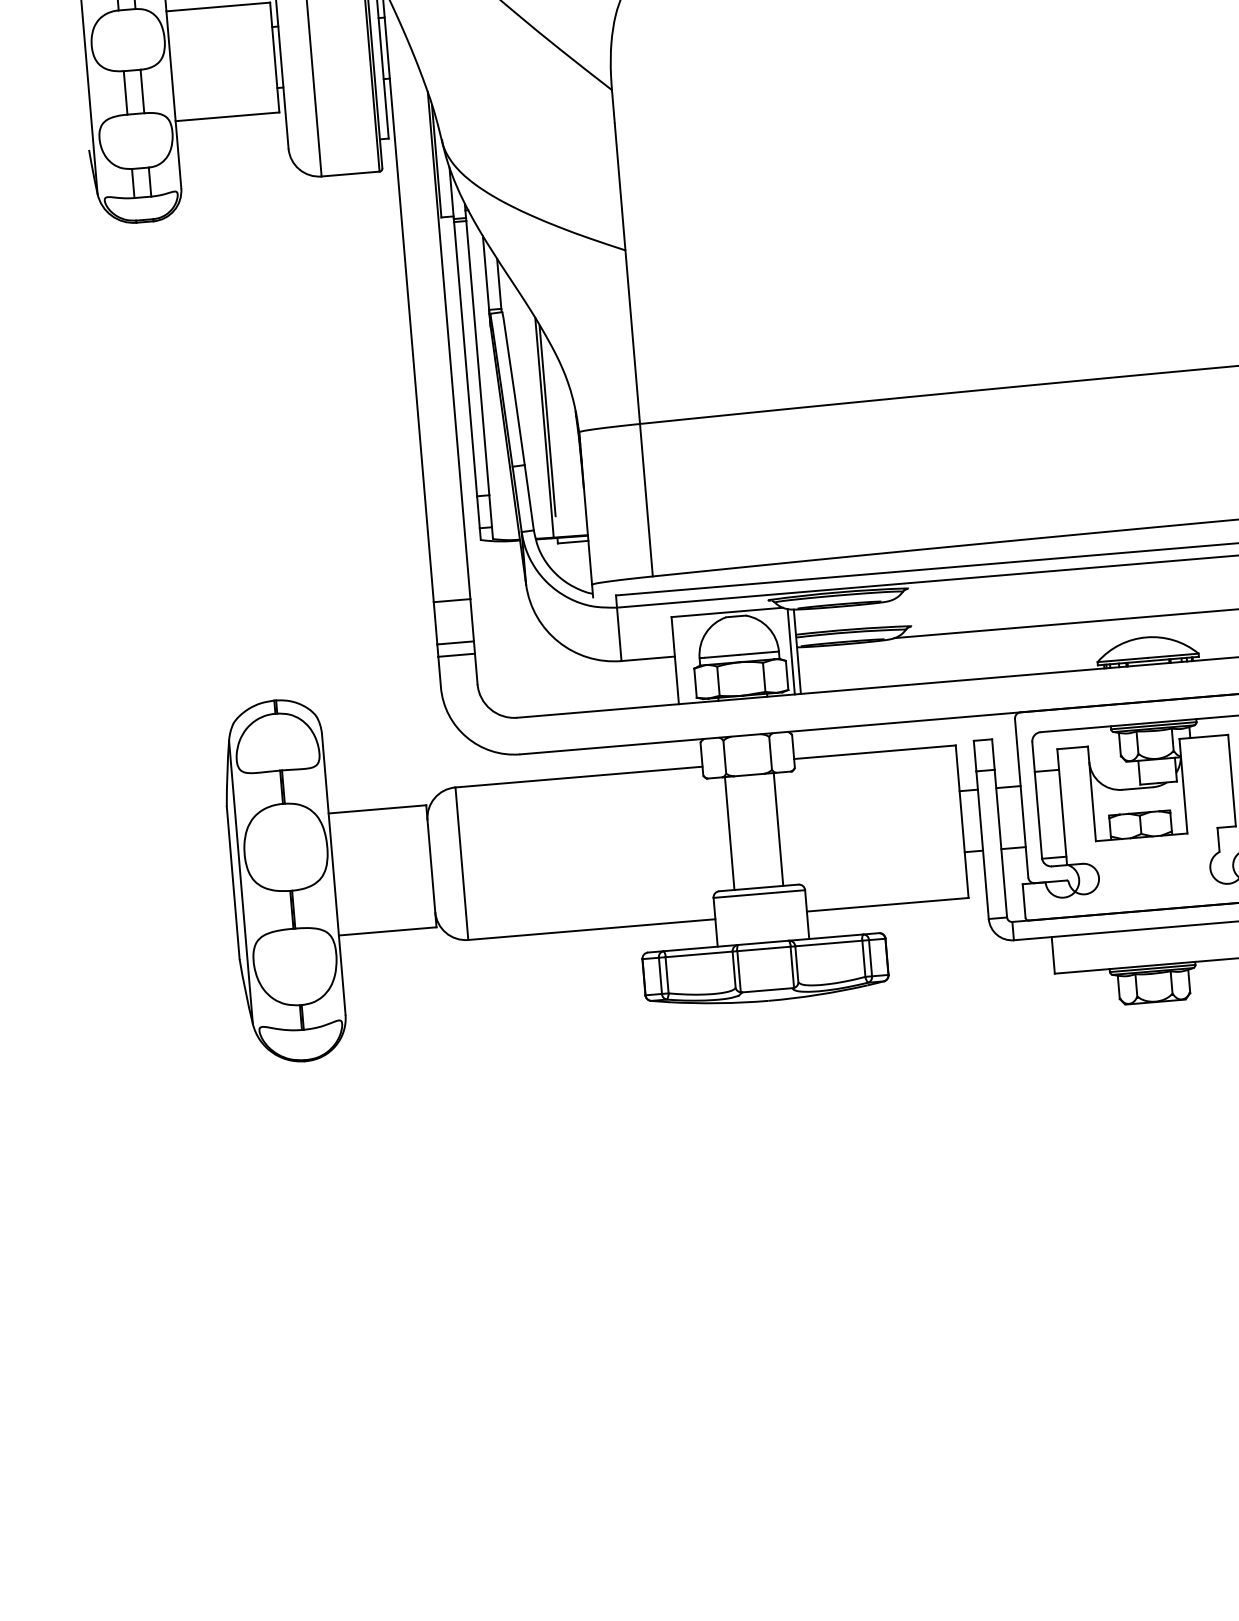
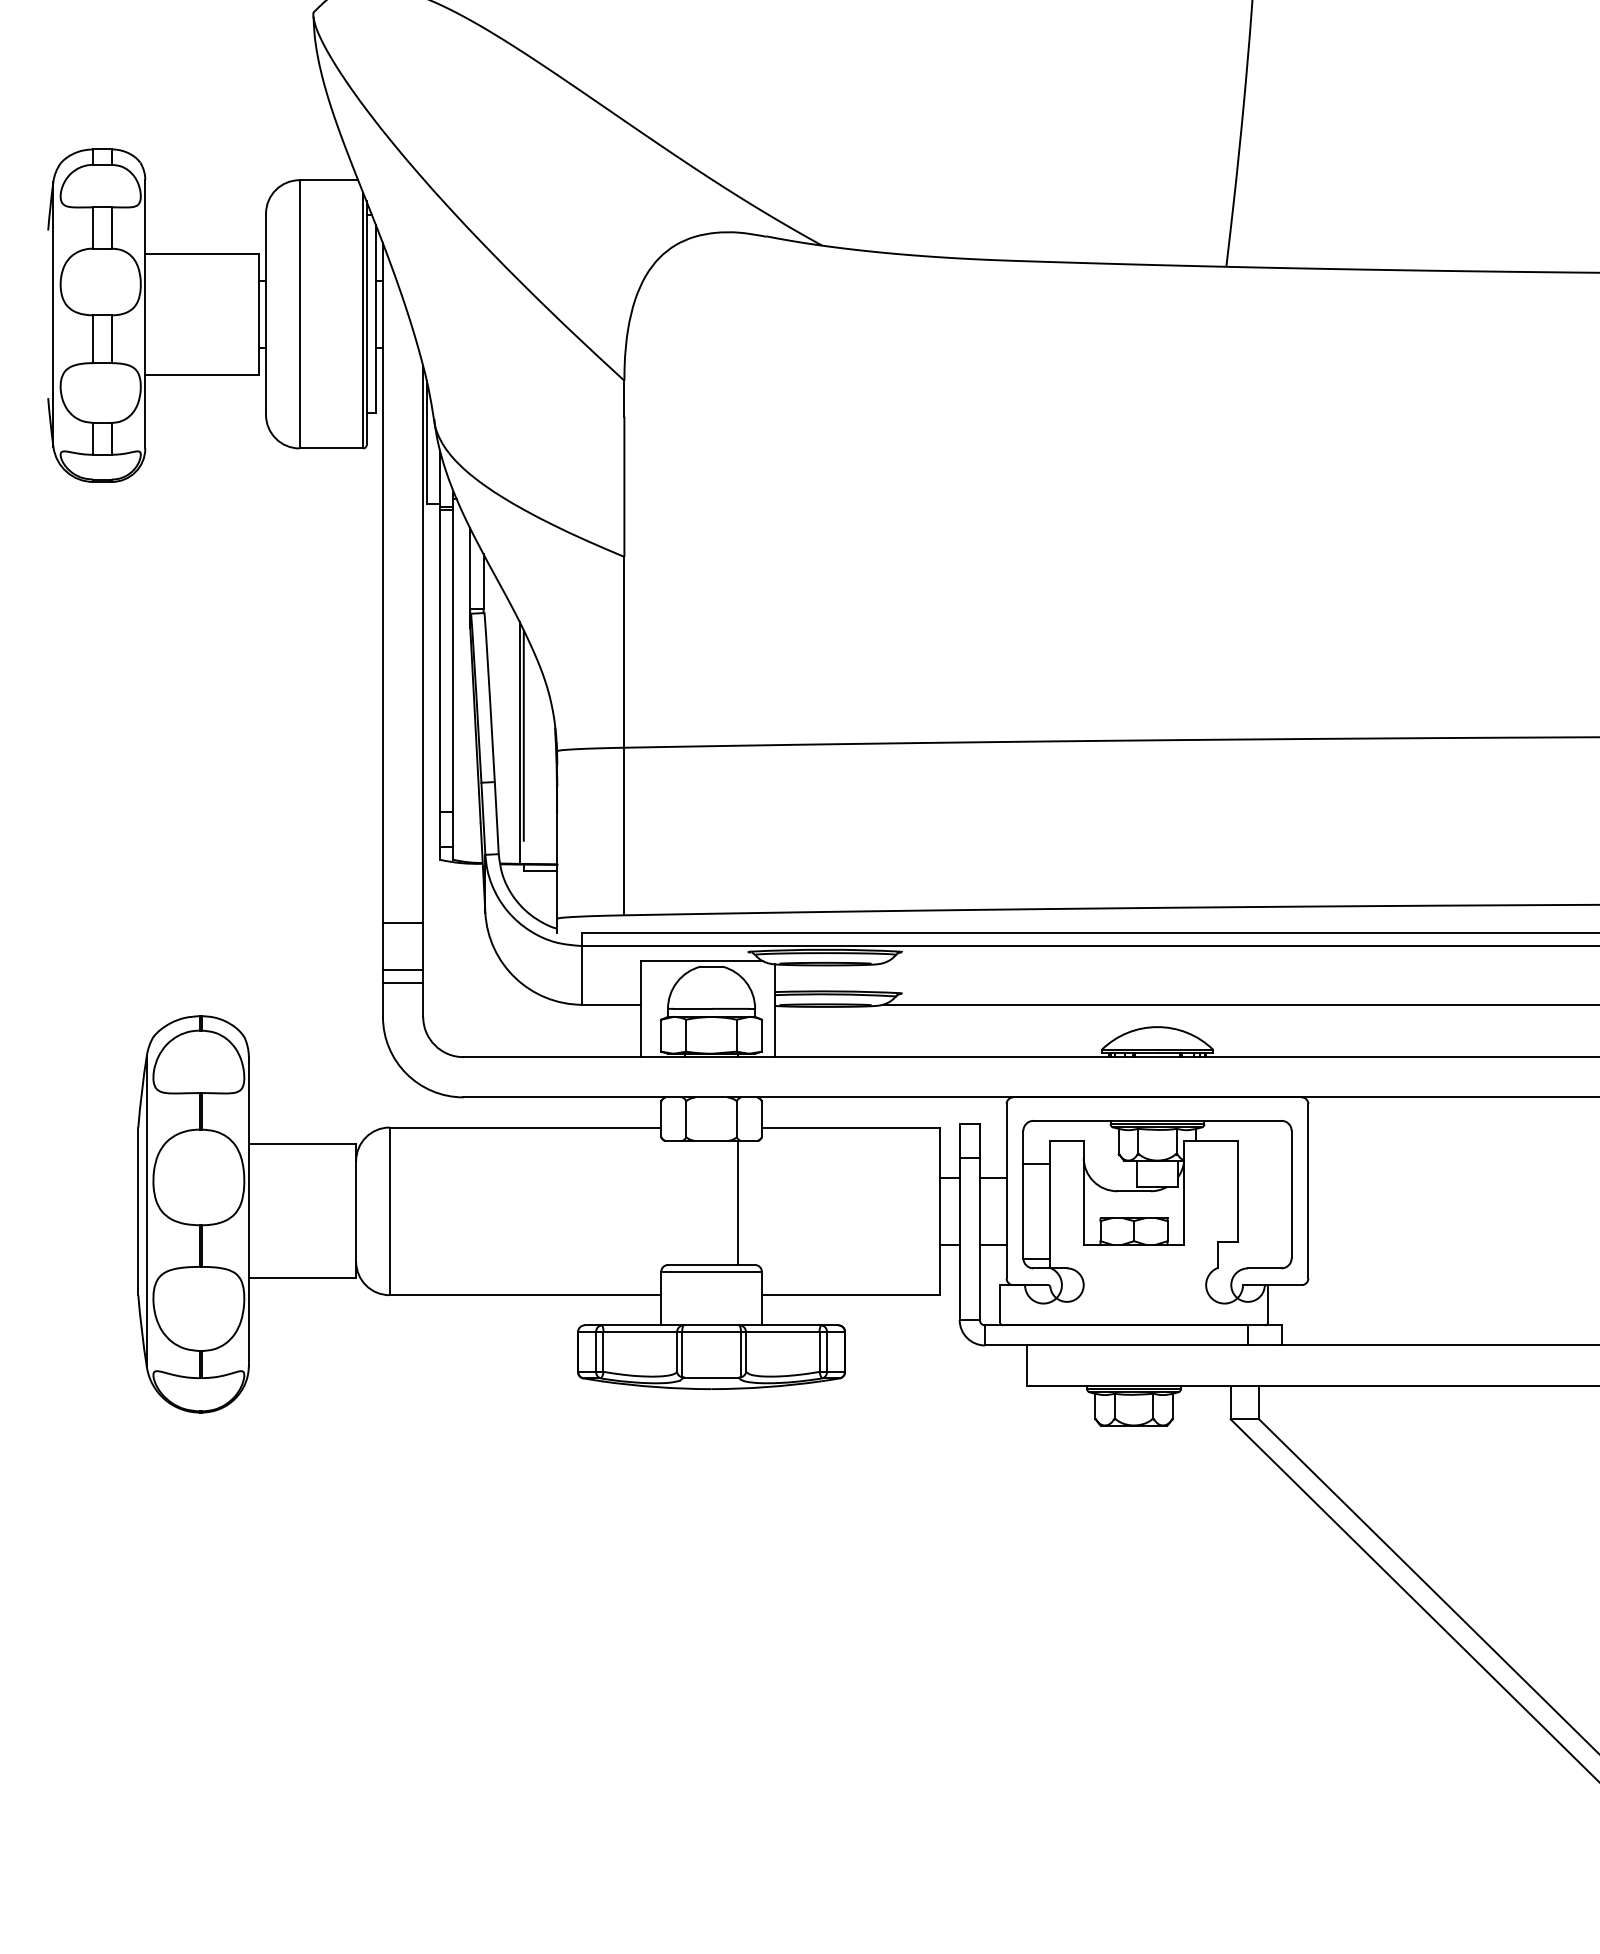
line: (791, 652) -> (768, 1010), removed
line: (729, 833) -> (684, 1202), removed

